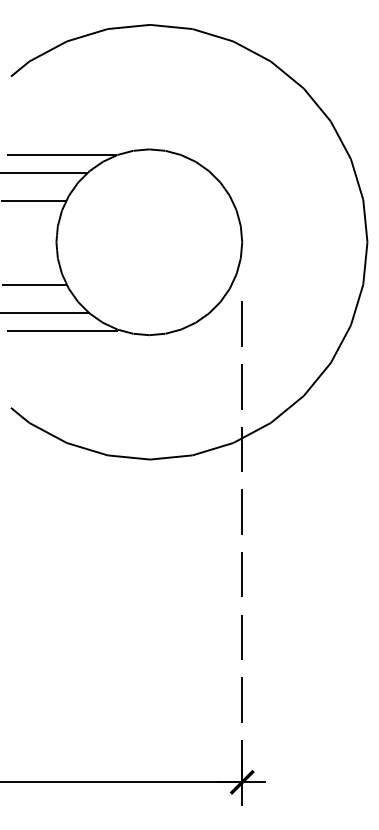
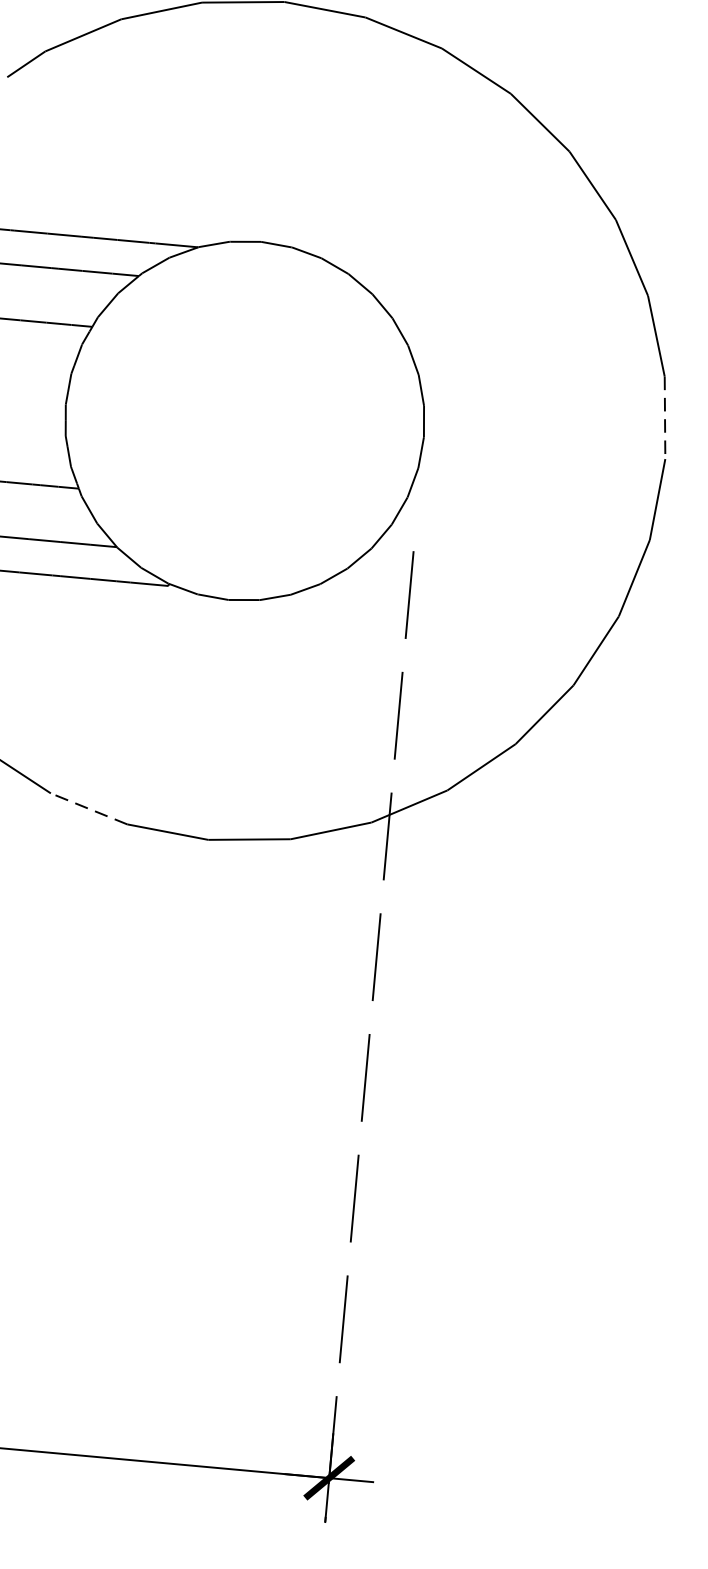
line: (365, 221) -> (665, 418), solid -> dashed
line: (86, 449) -> (87, 809), solid -> dashed

